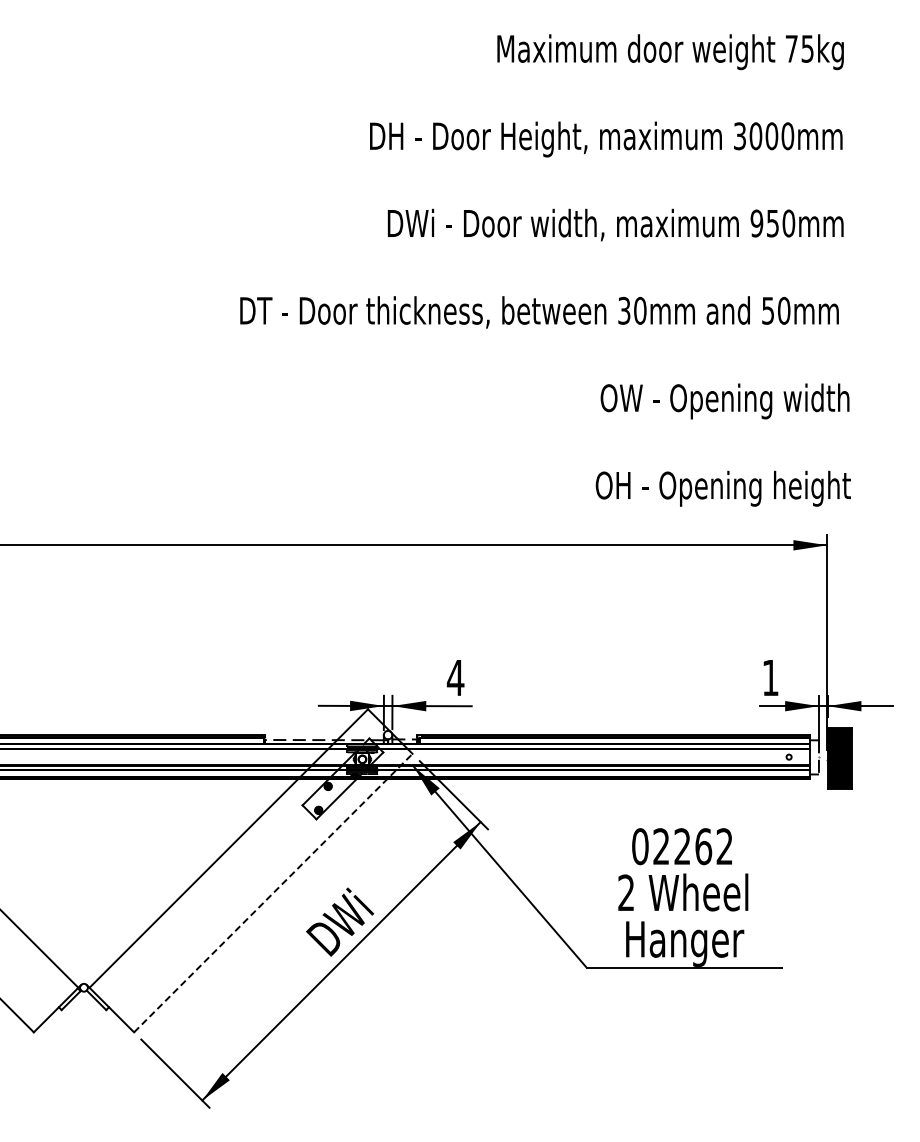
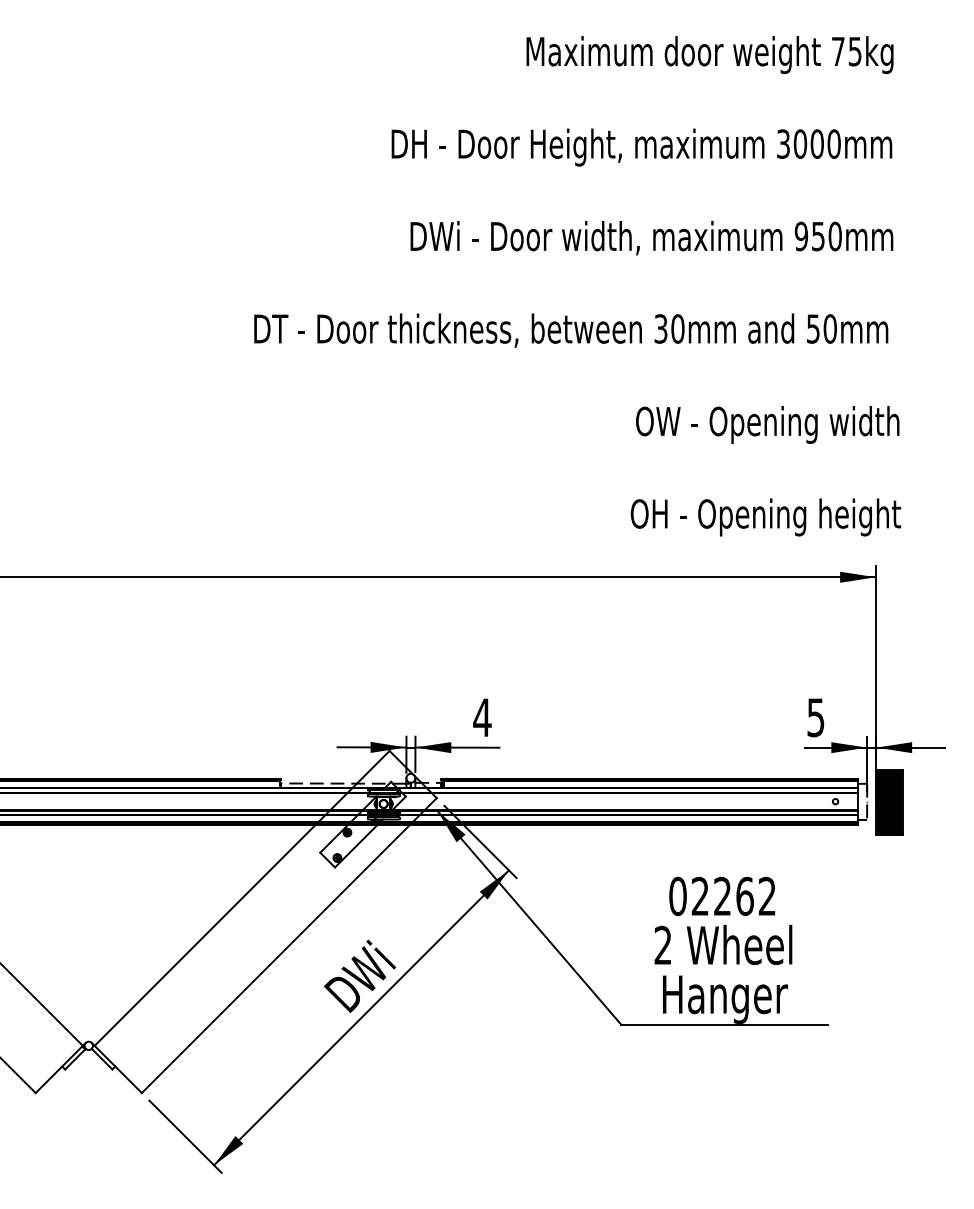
text: (770, 678) -> (815, 718), 1 -> 5
line: (273, 893) -> (289, 946), dashed -> solid

